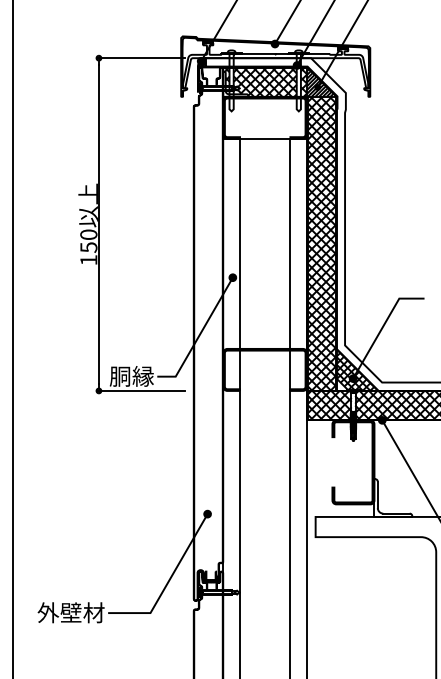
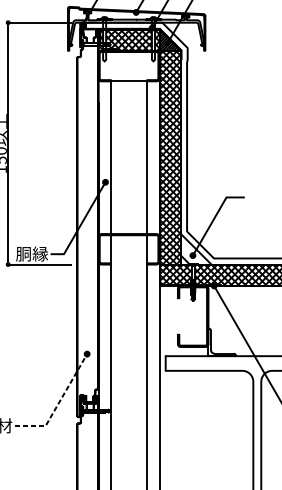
hatch: (357, 369) -> (196, 248), removed
line: (168, 582) -> (58, 403), solid -> dashed

